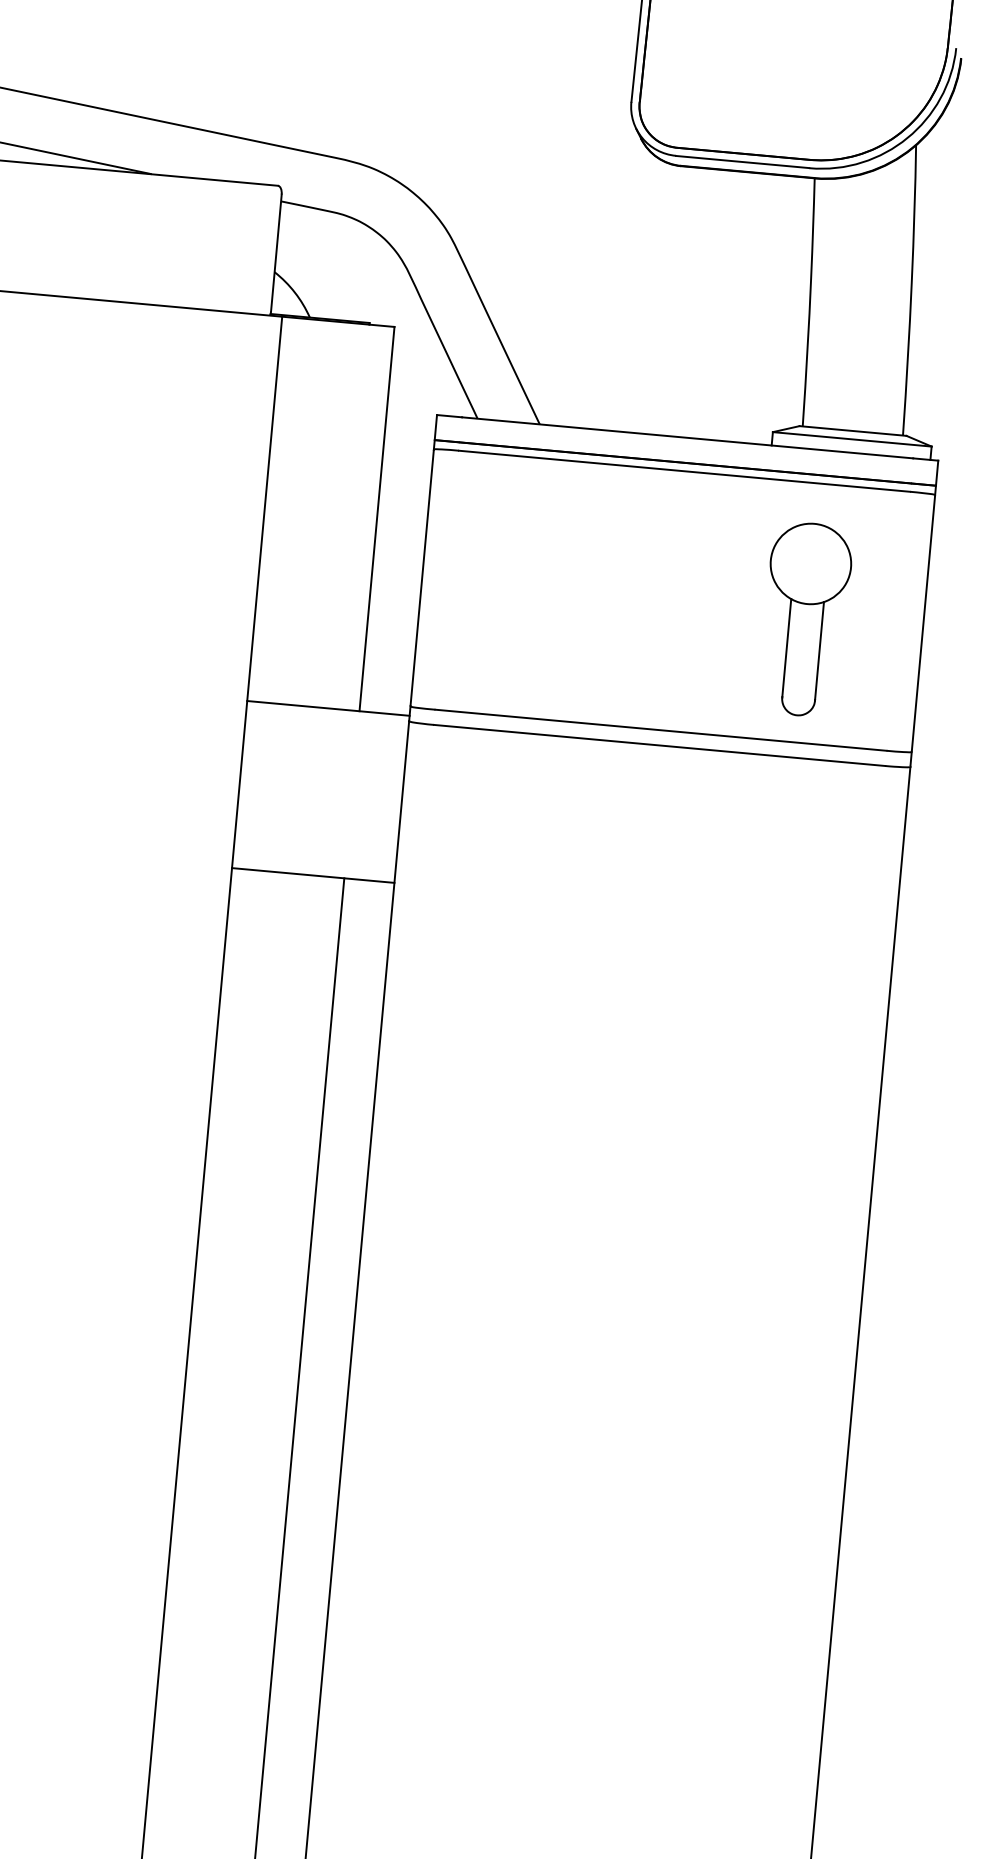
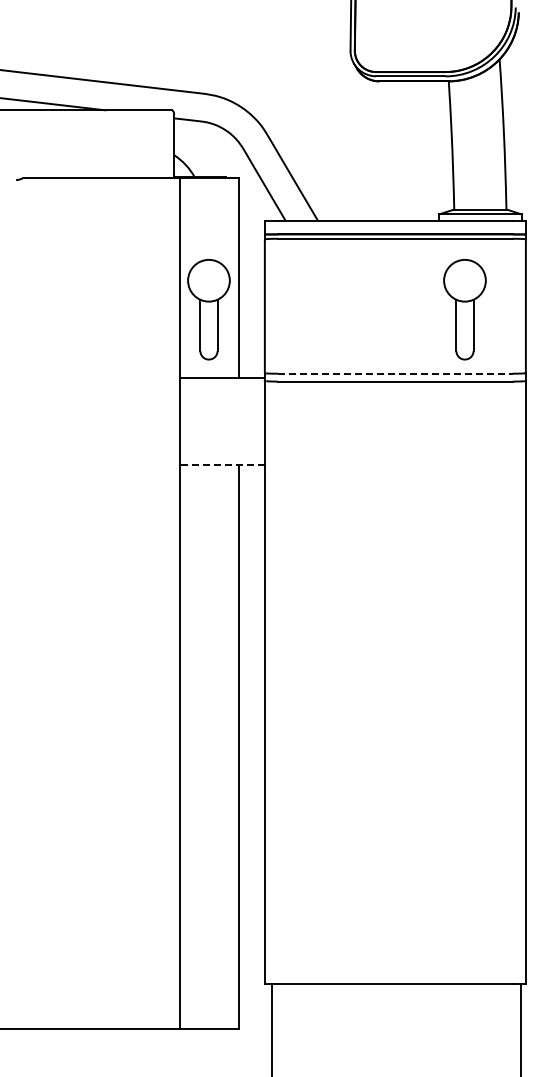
part: (313, 574) -> (208, 309), added
line: (661, 729) -> (395, 373), solid -> dashed
line: (313, 876) -> (222, 465), solid -> dashed

